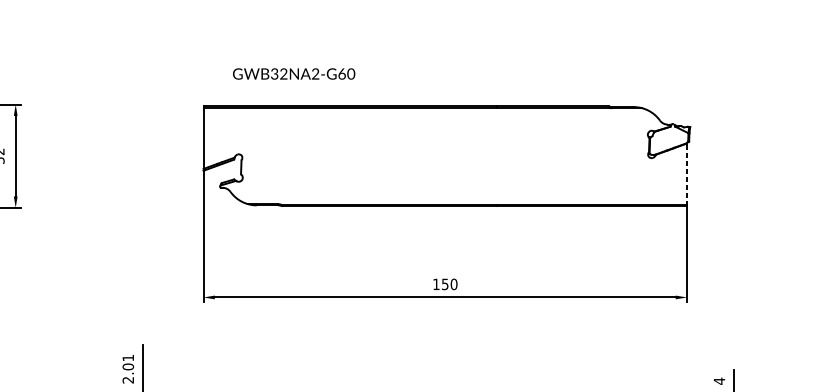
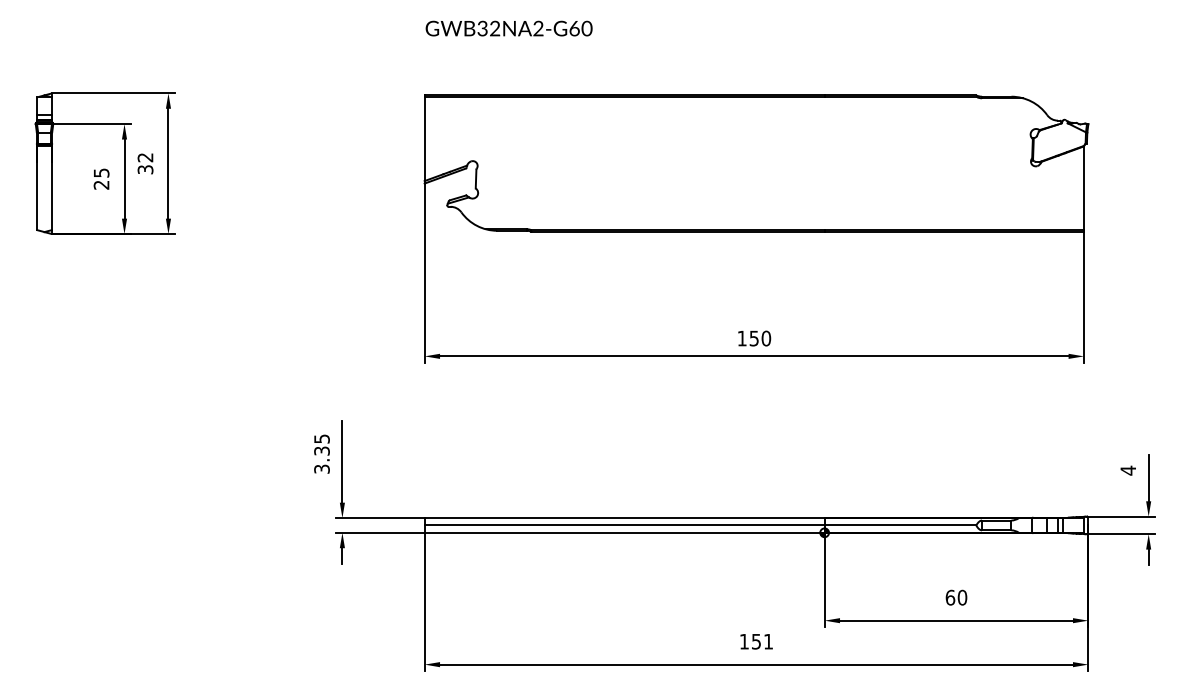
text: (293, 73) -> (508, 28), moved
line: (686, 175) -> (1083, 189), dashed -> solid
text: (127, 368) -> (321, 453), 2.01 -> 3.35

